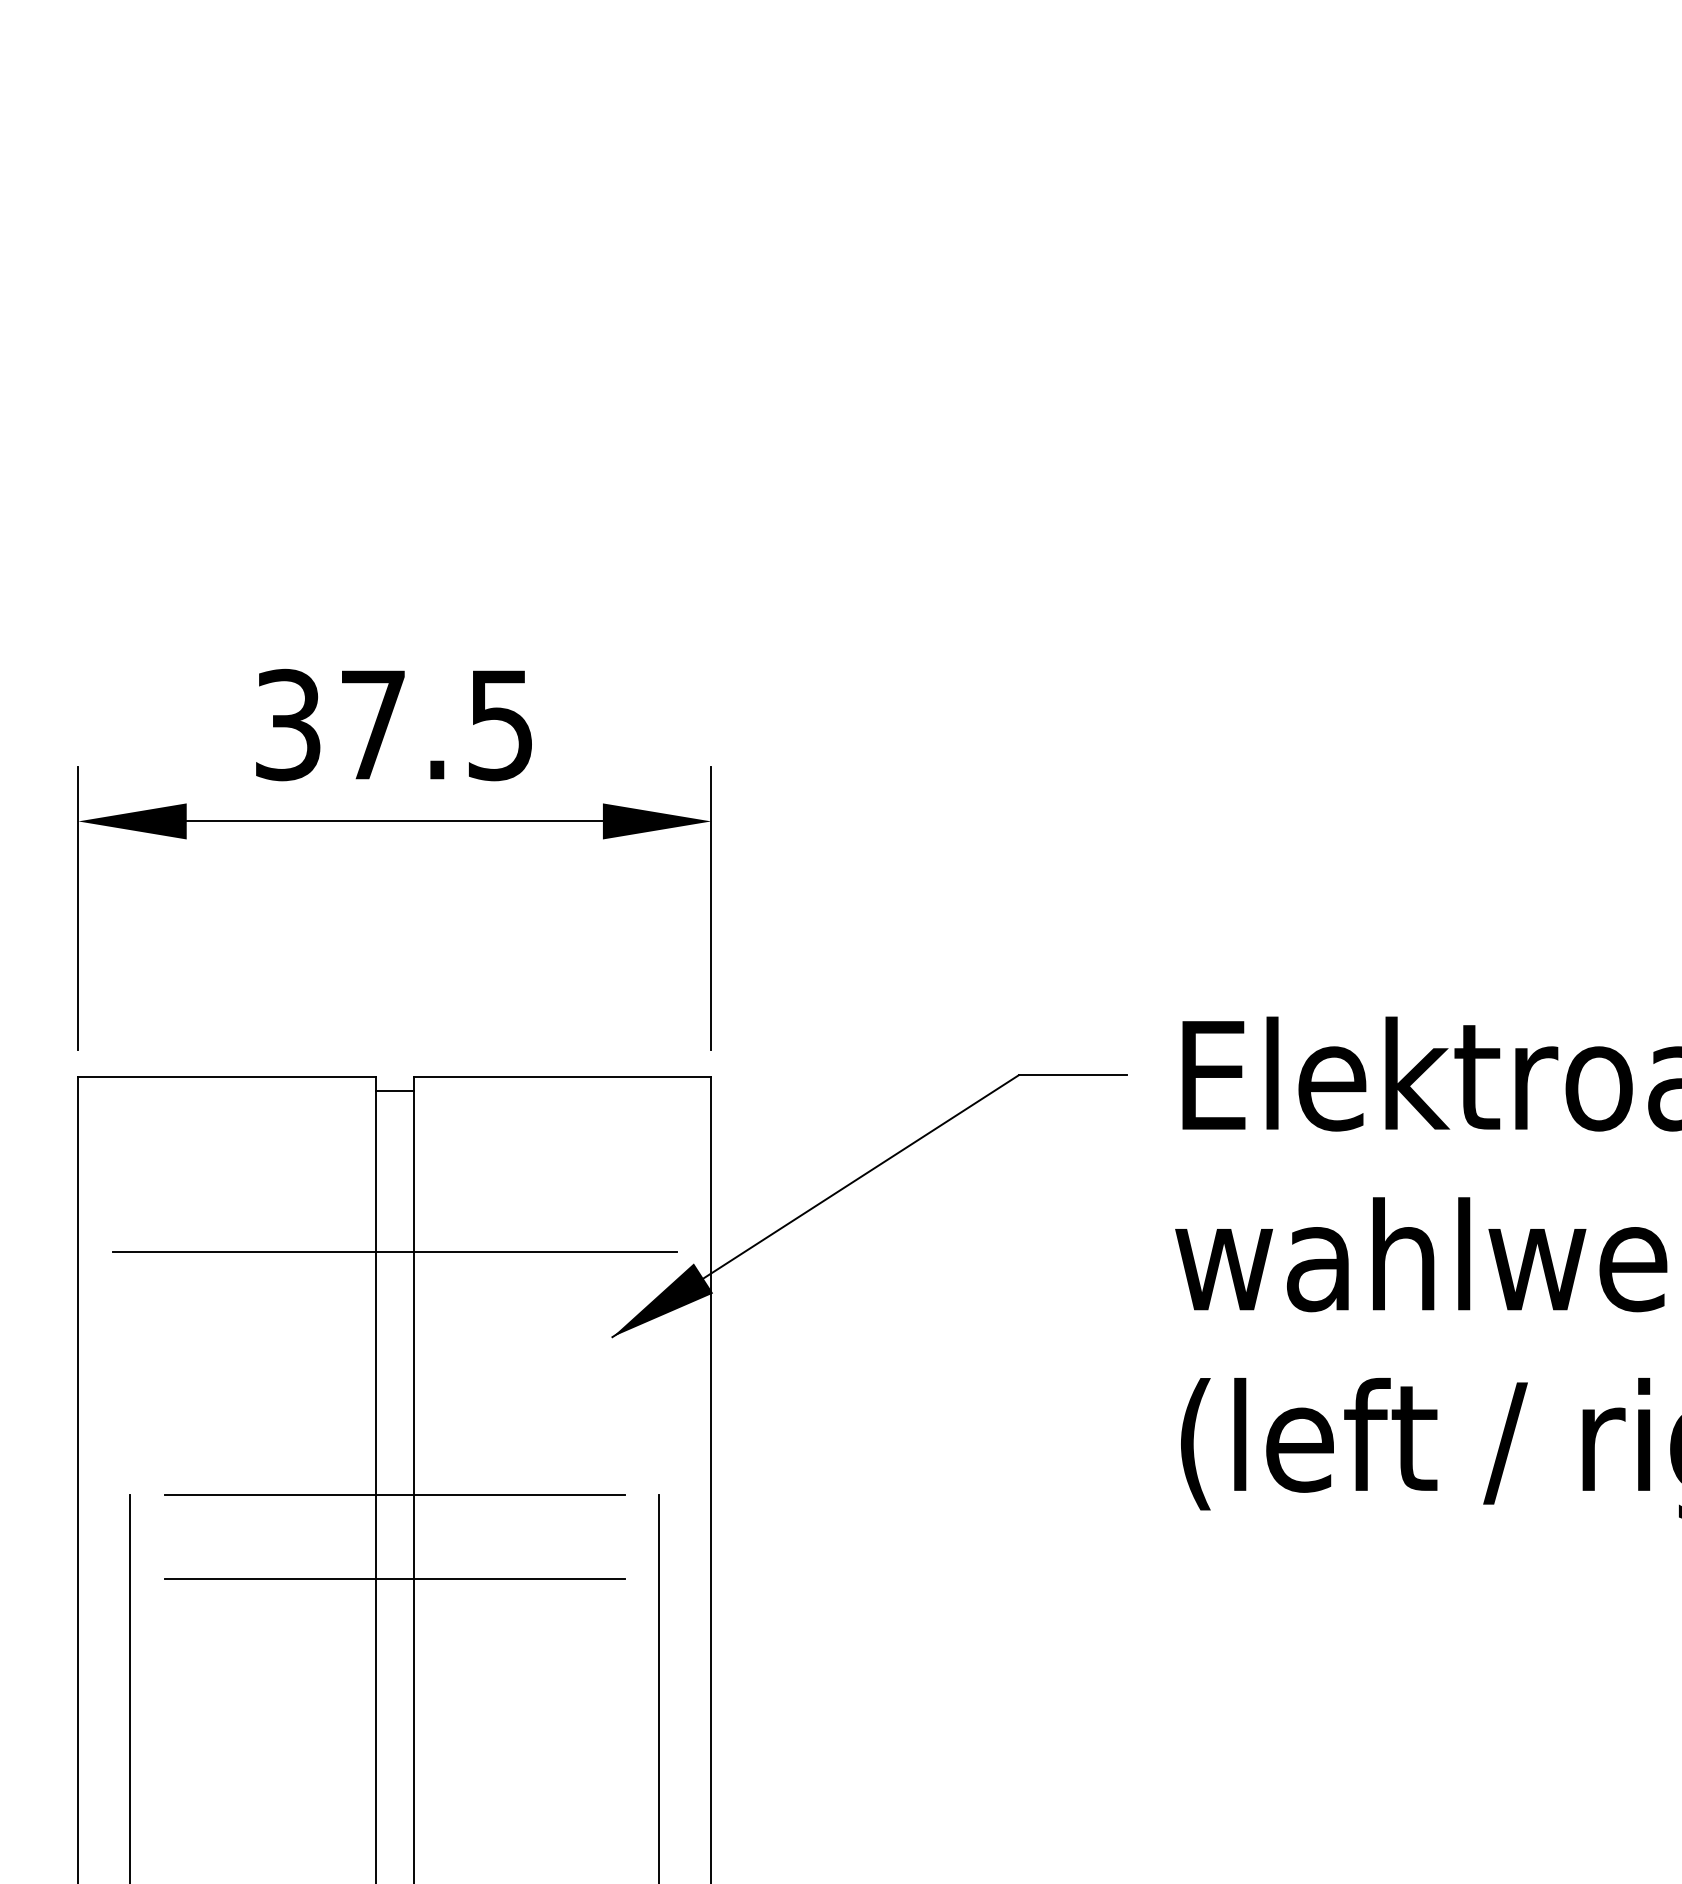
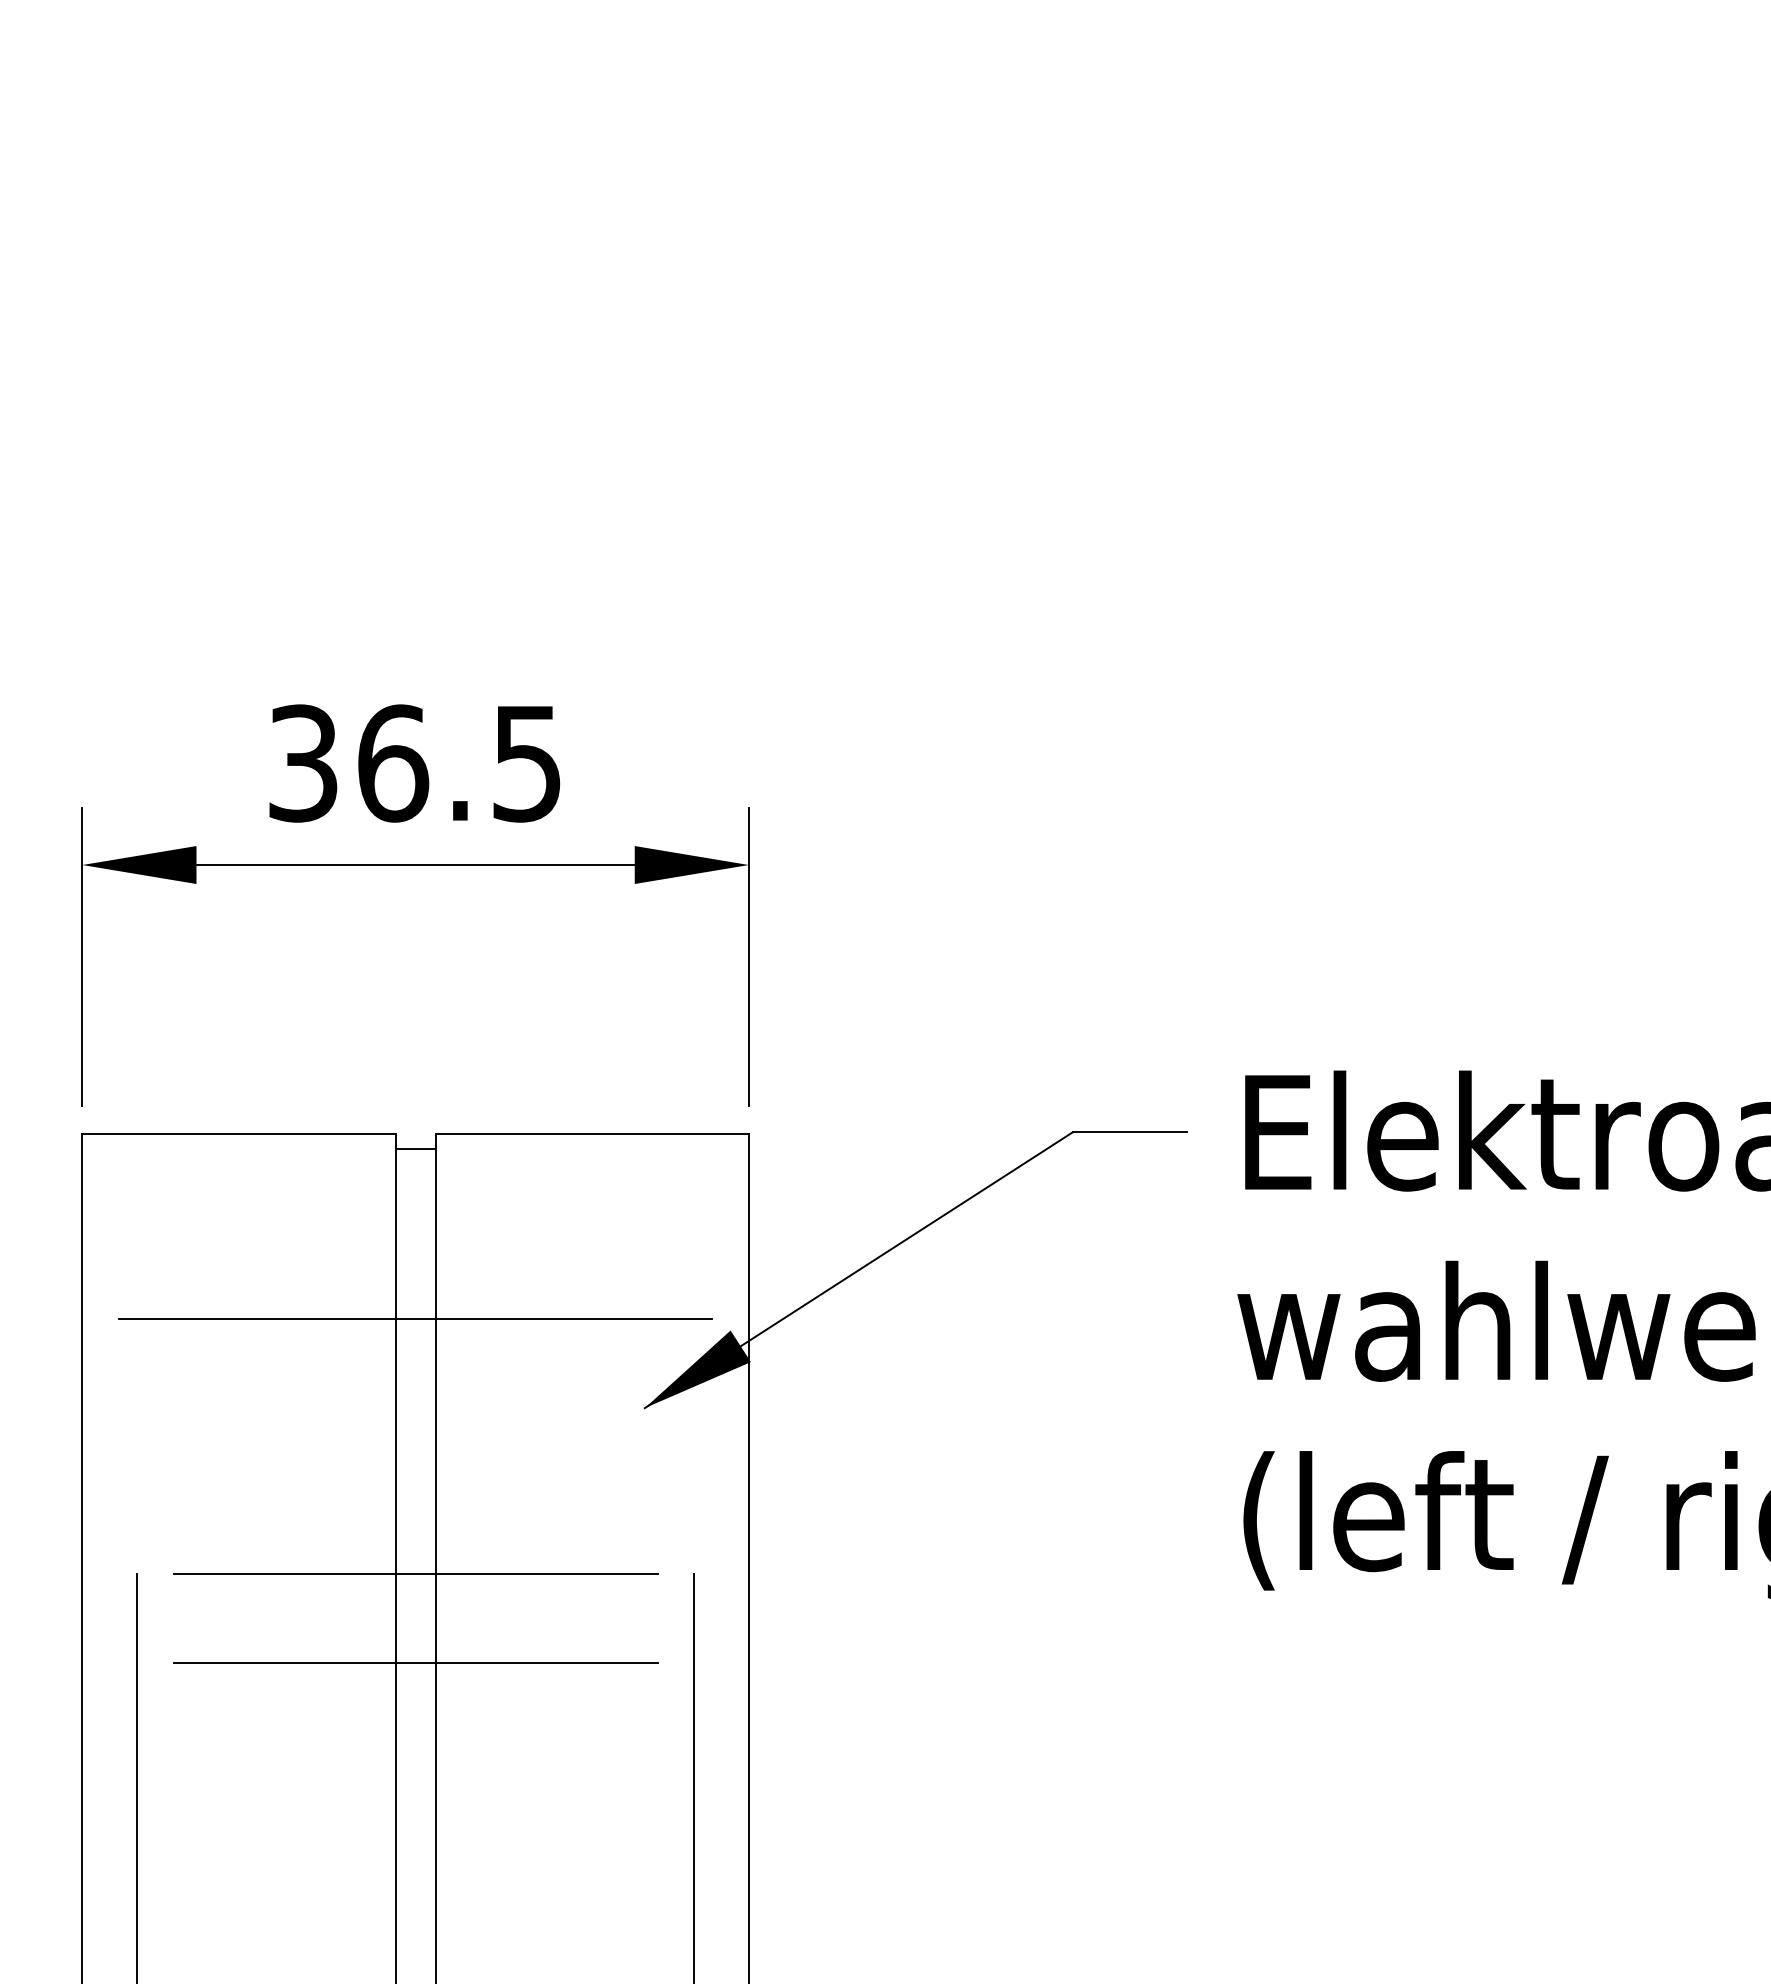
text: (373, 725) -> (393, 763), 37.5 -> 36.5

